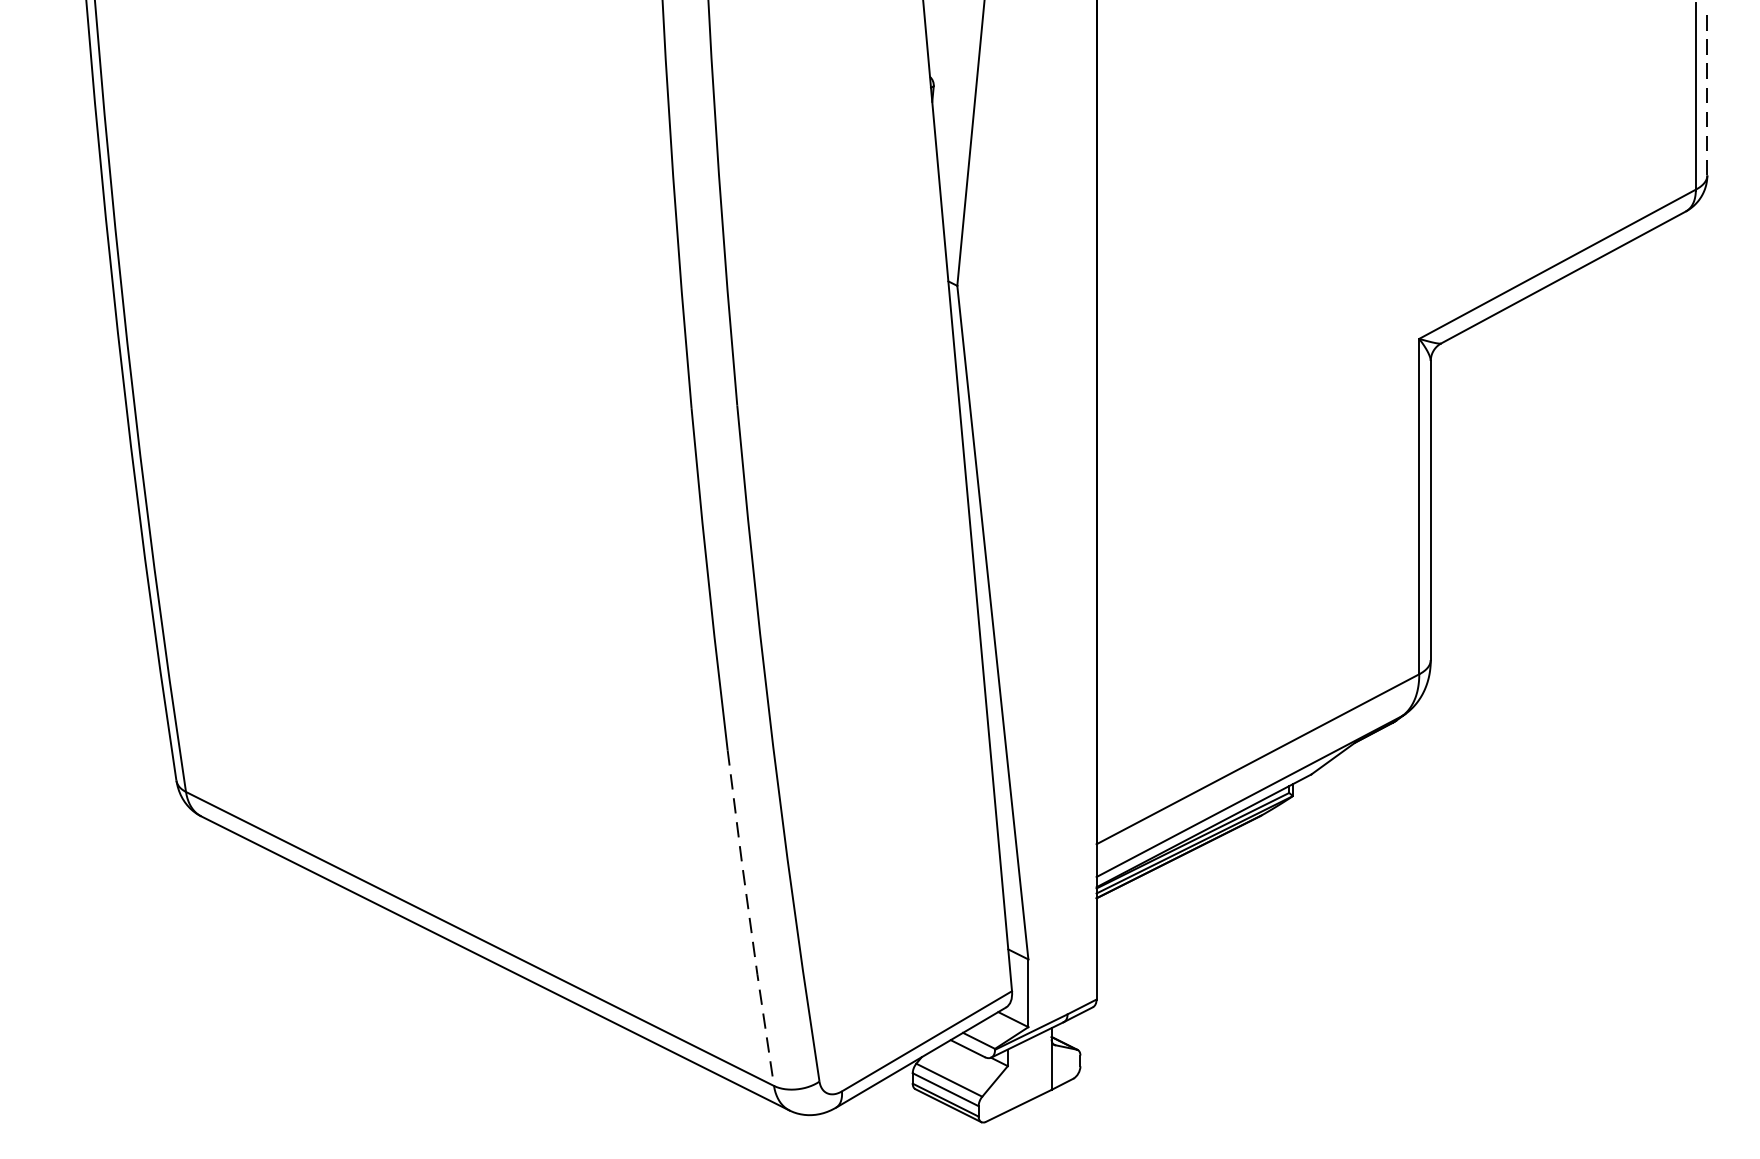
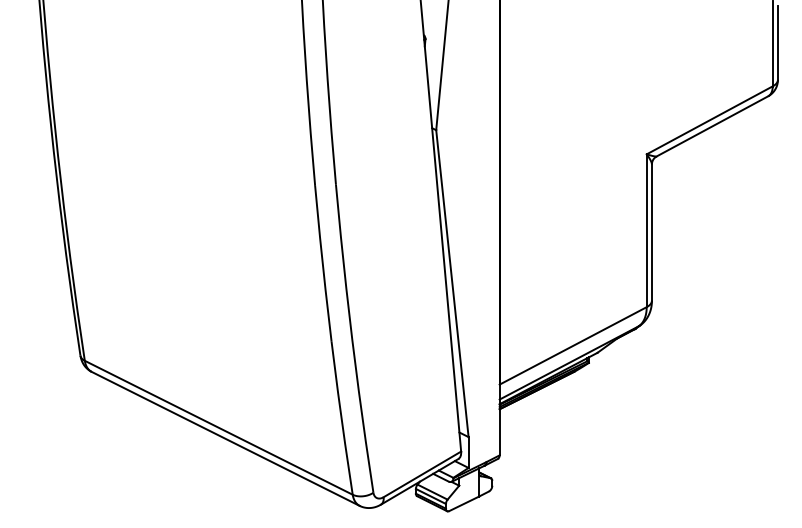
line: (1706, 93) -> (777, 42), dashed -> solid
line: (749, 918) -> (341, 418), dashed -> solid

